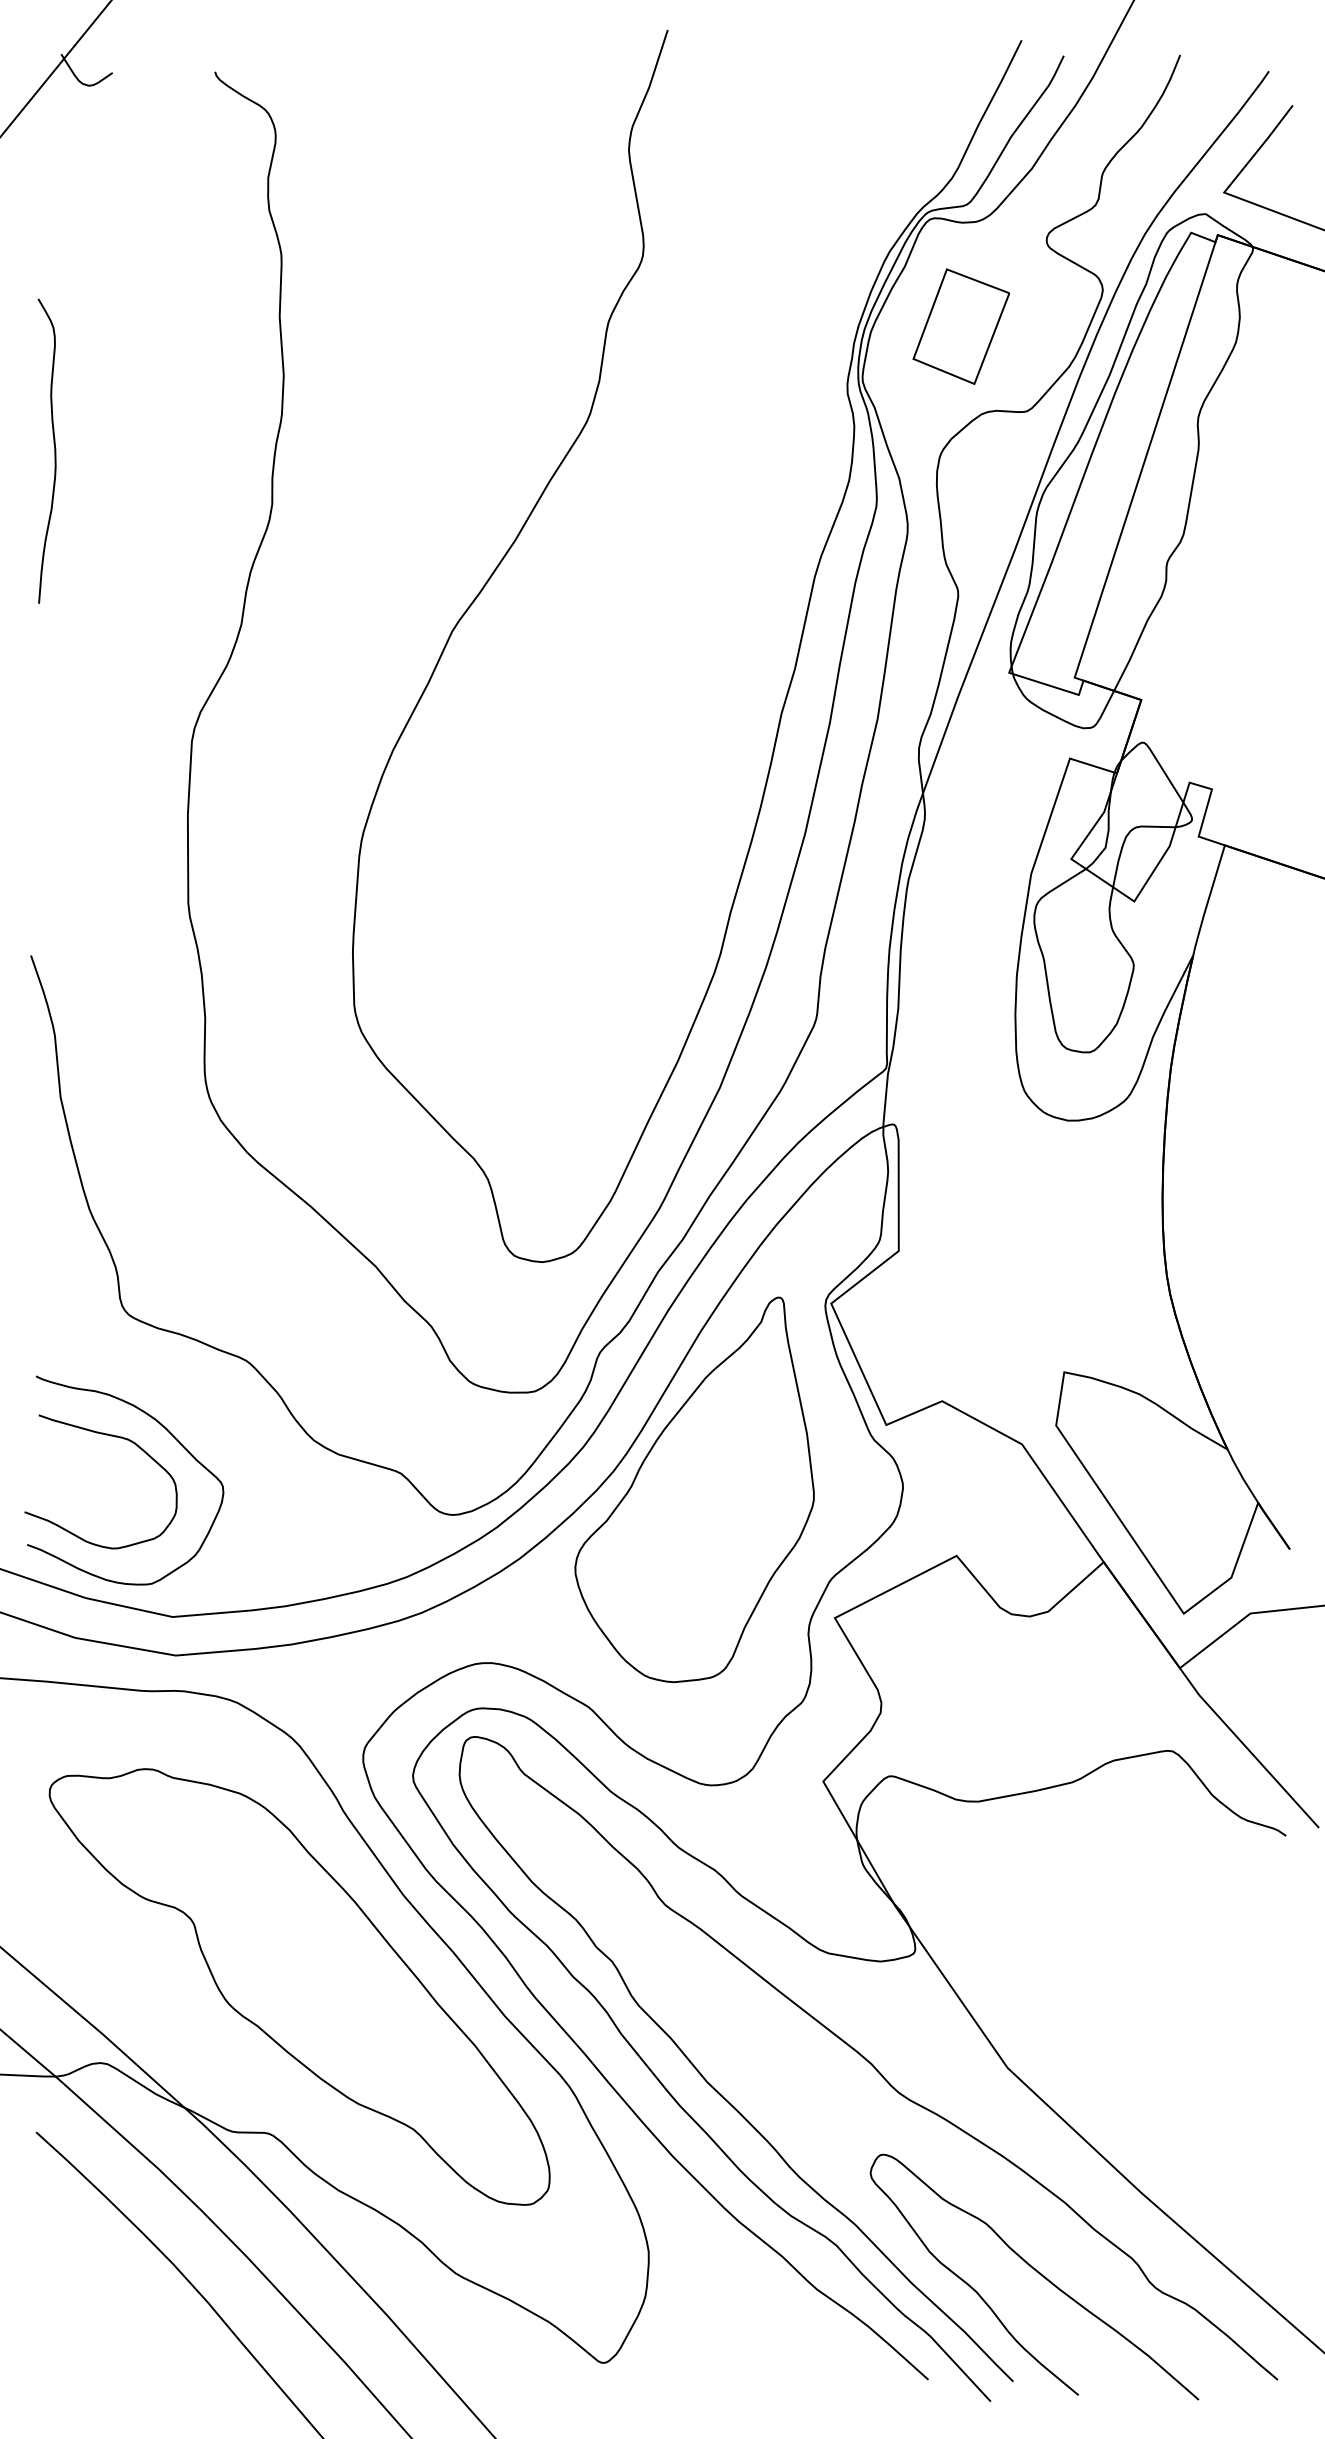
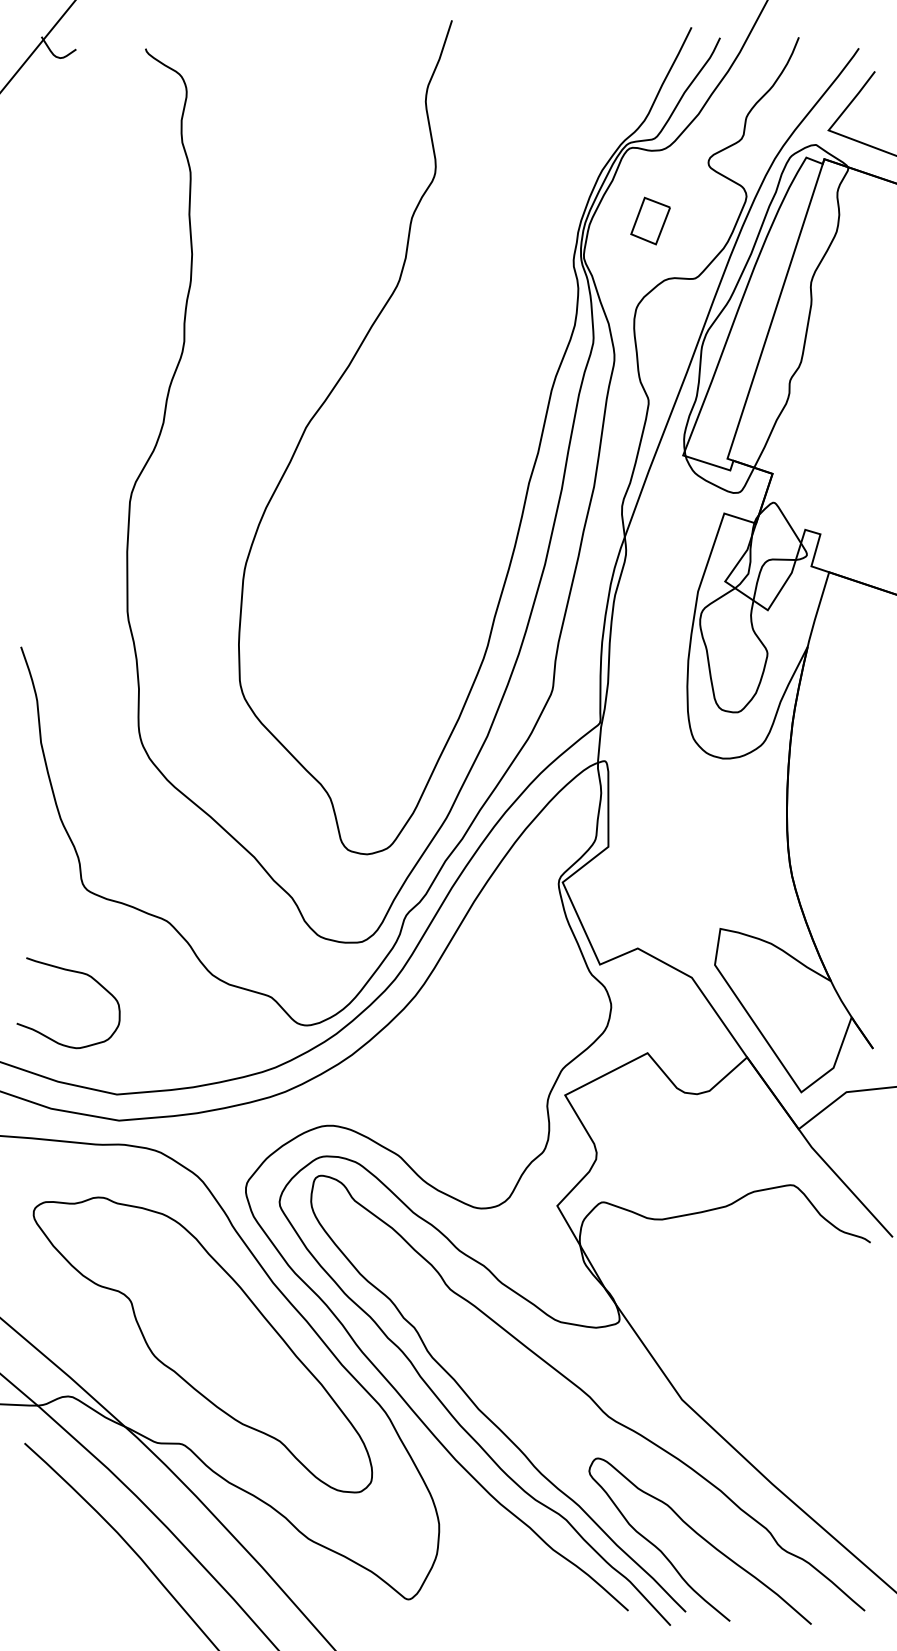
part: (960, 325) -> (650, 220), size x0.6
curve: (53, 451) -> (36, 305), removed
curve: (170, 1435) -> (115, 971), removed
part: (693, 1489) -> (469, 1008), removed

